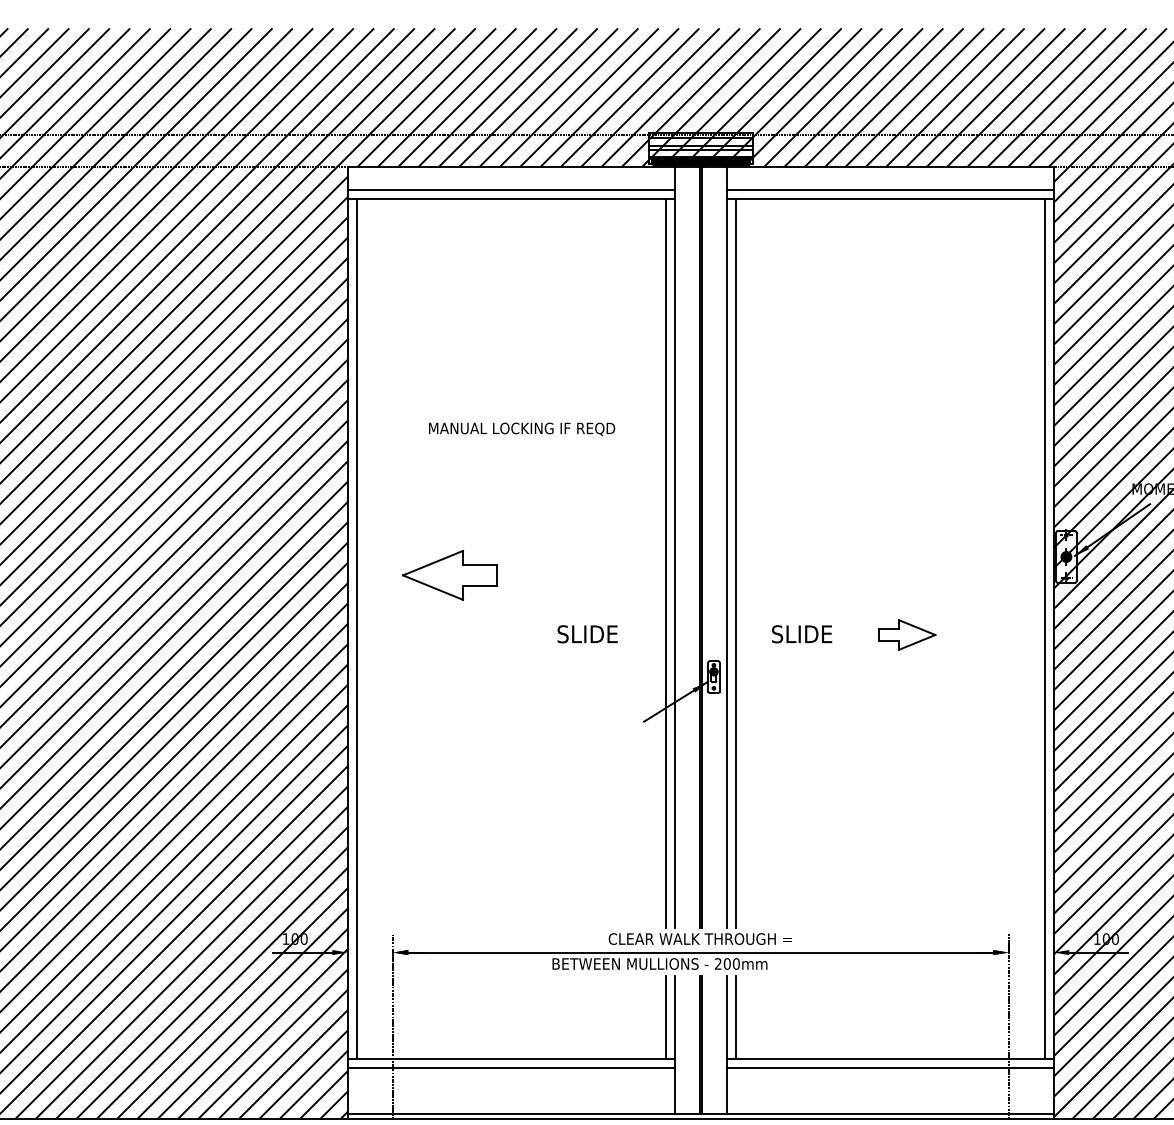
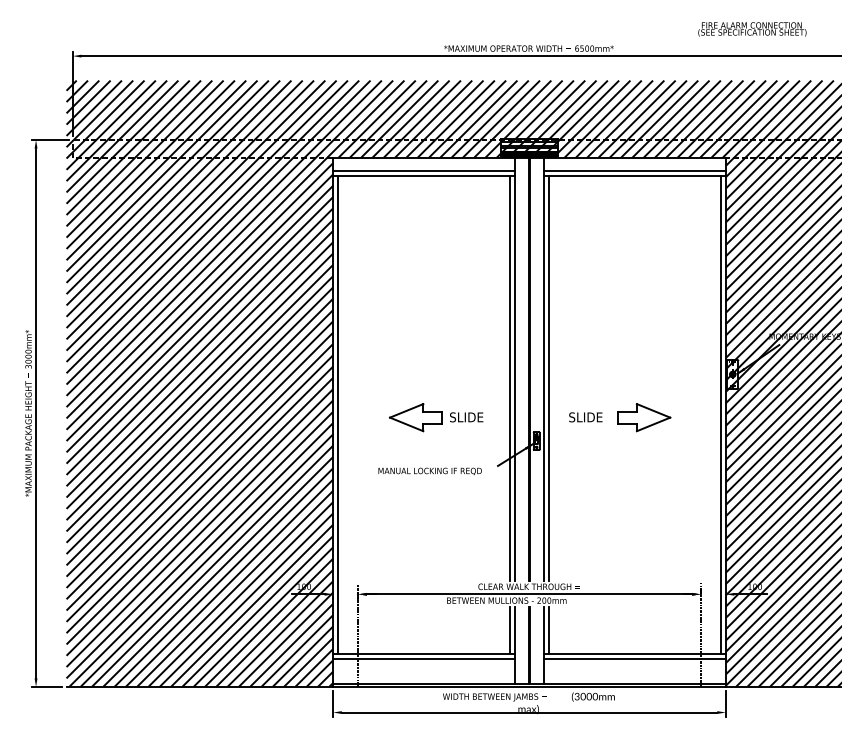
text: (520, 429) -> (429, 471), moved
part: (448, 575) -> (415, 417), moved
part: (907, 634) -> (644, 417), size x1.67

